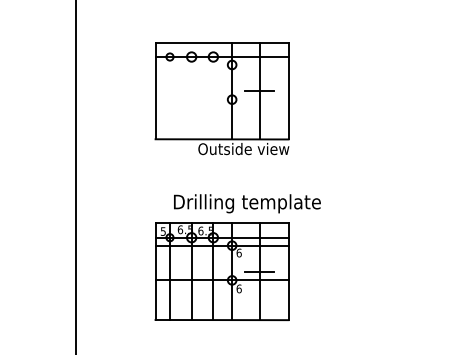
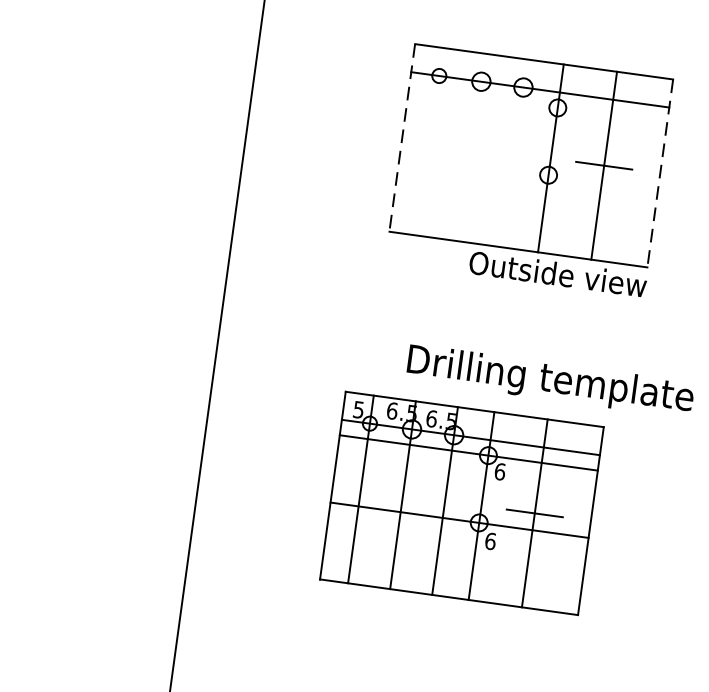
line: (155, 91) -> (402, 139), solid -> dashed
line: (288, 91) -> (660, 174), solid -> dashed
part: (221, 271) -> (460, 502), moved

